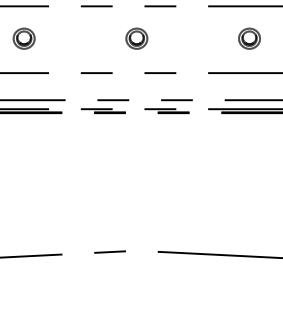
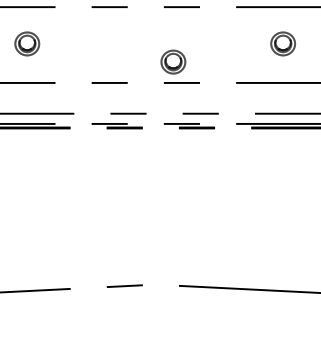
part: (136, 38) -> (172, 61), moved

